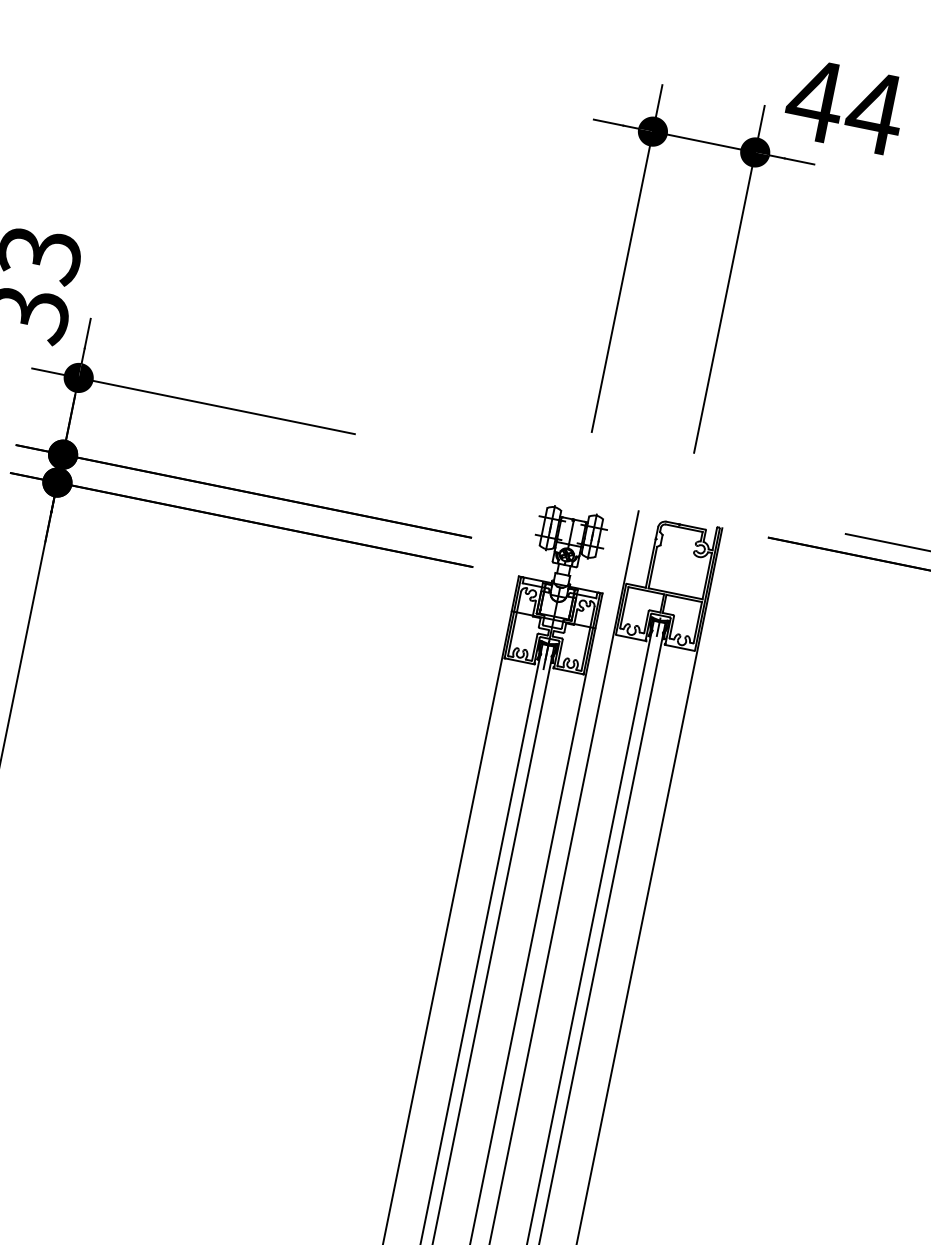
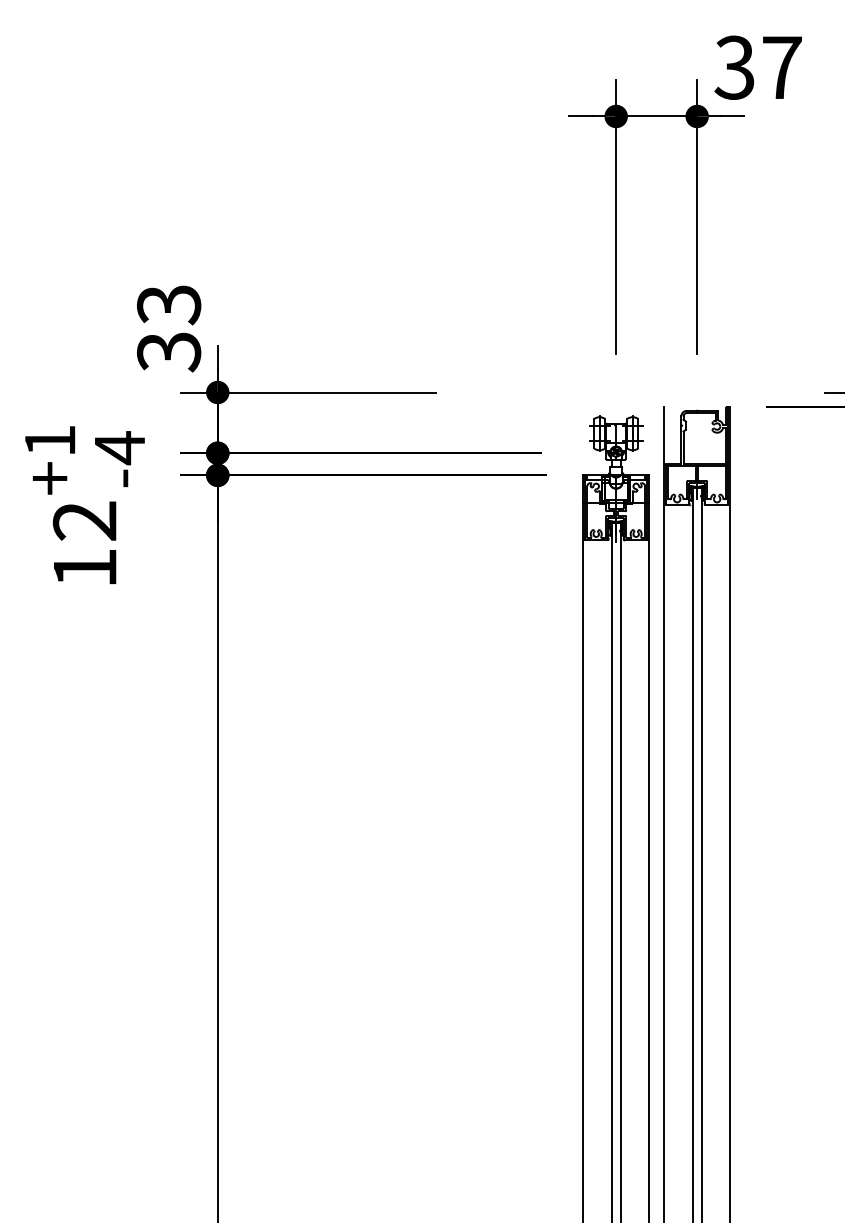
text: (845, 106) -> (758, 67), 44 -> 37

